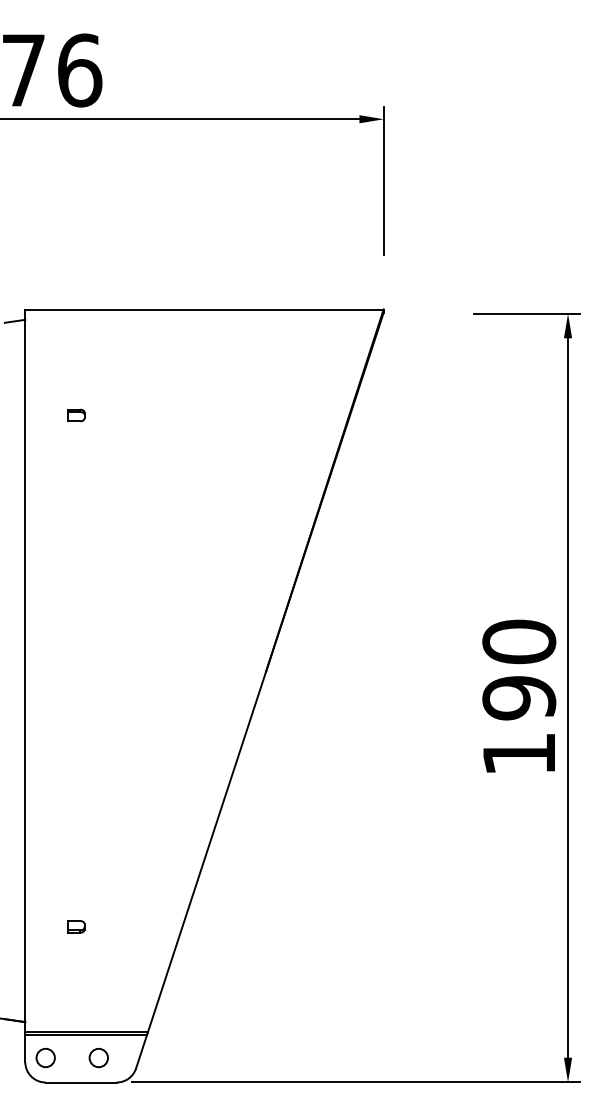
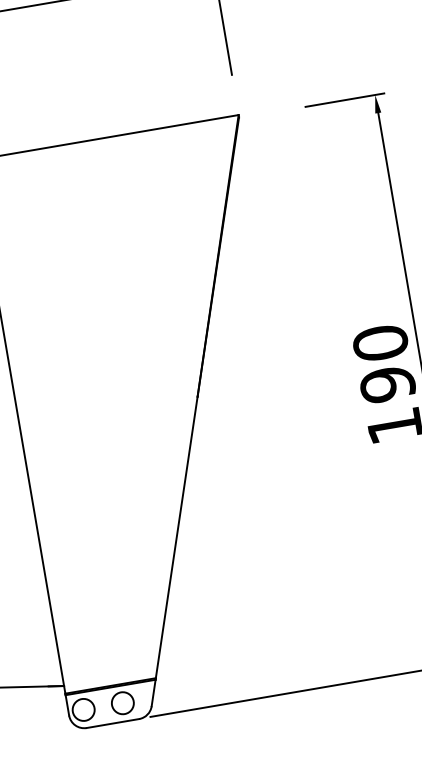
part: (76, 415) -> (25, 232), removed
part: (76, 926) -> (89, 609), removed
circle: (45, 1057) -> (83, 709), size x1.6
circle: (98, 1057) -> (122, 702), size x1.6

